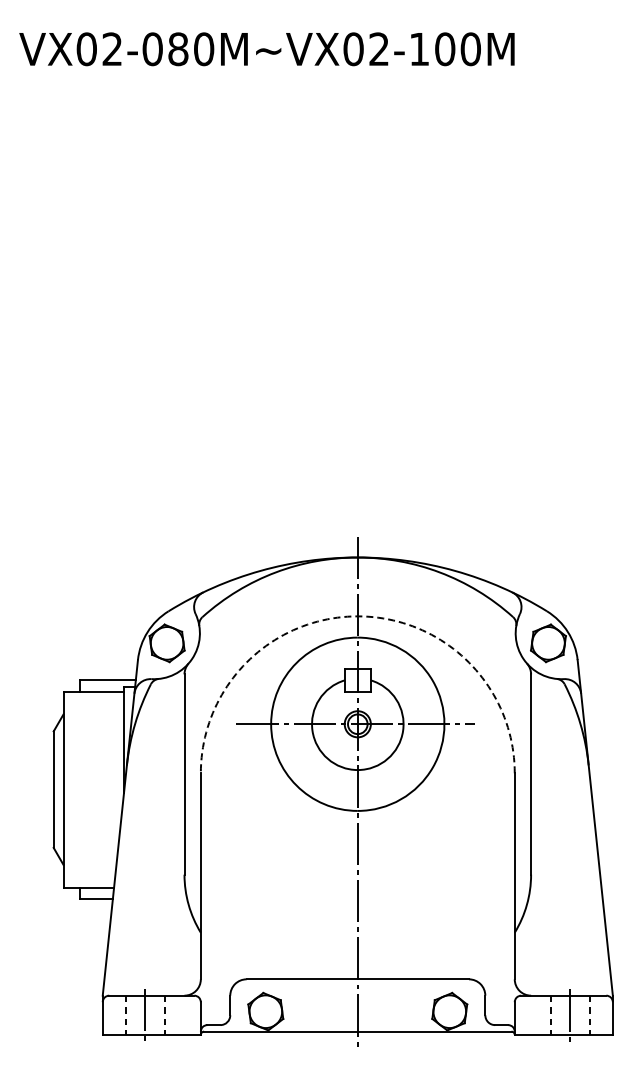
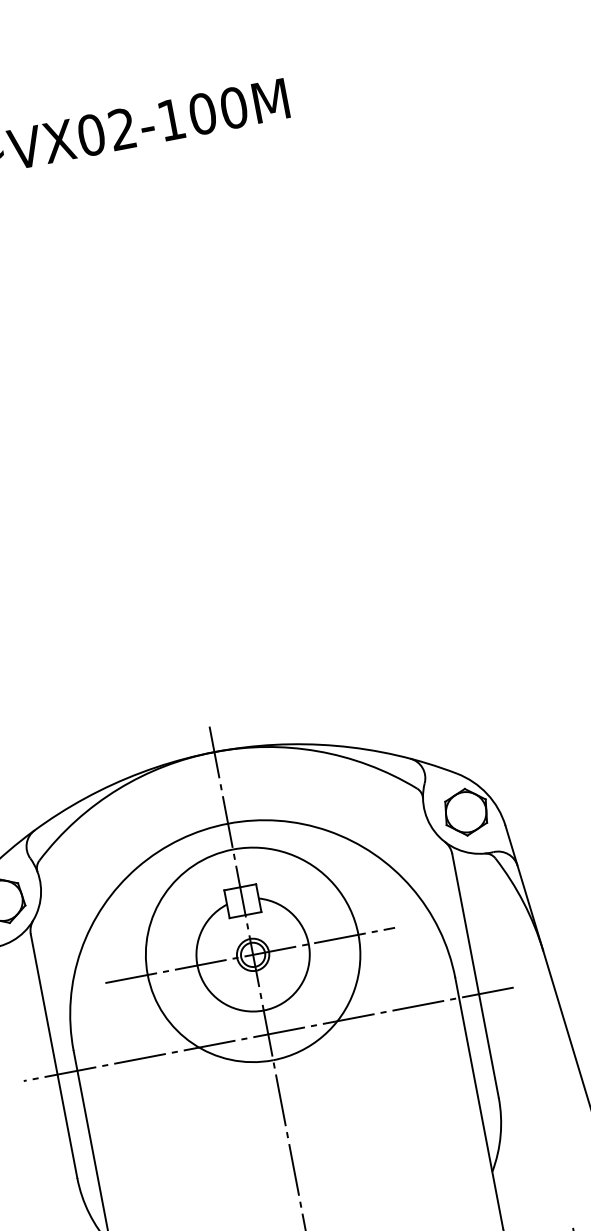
arc: (357, 616) -> (227, 823), dashed -> solid
line: (357, 789) -> (267, 1034), added

